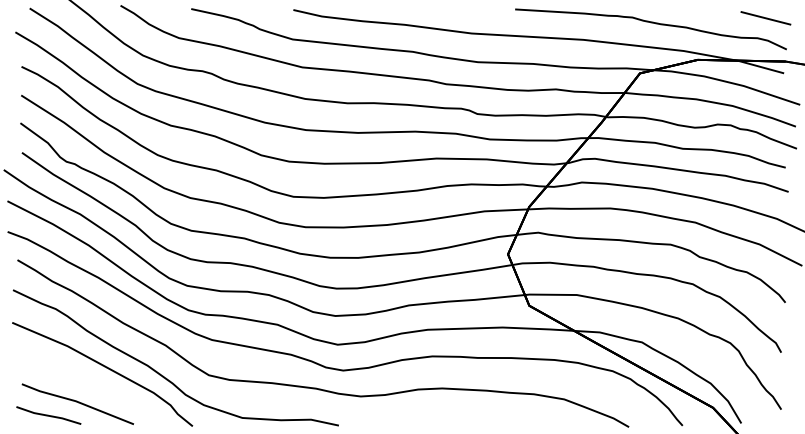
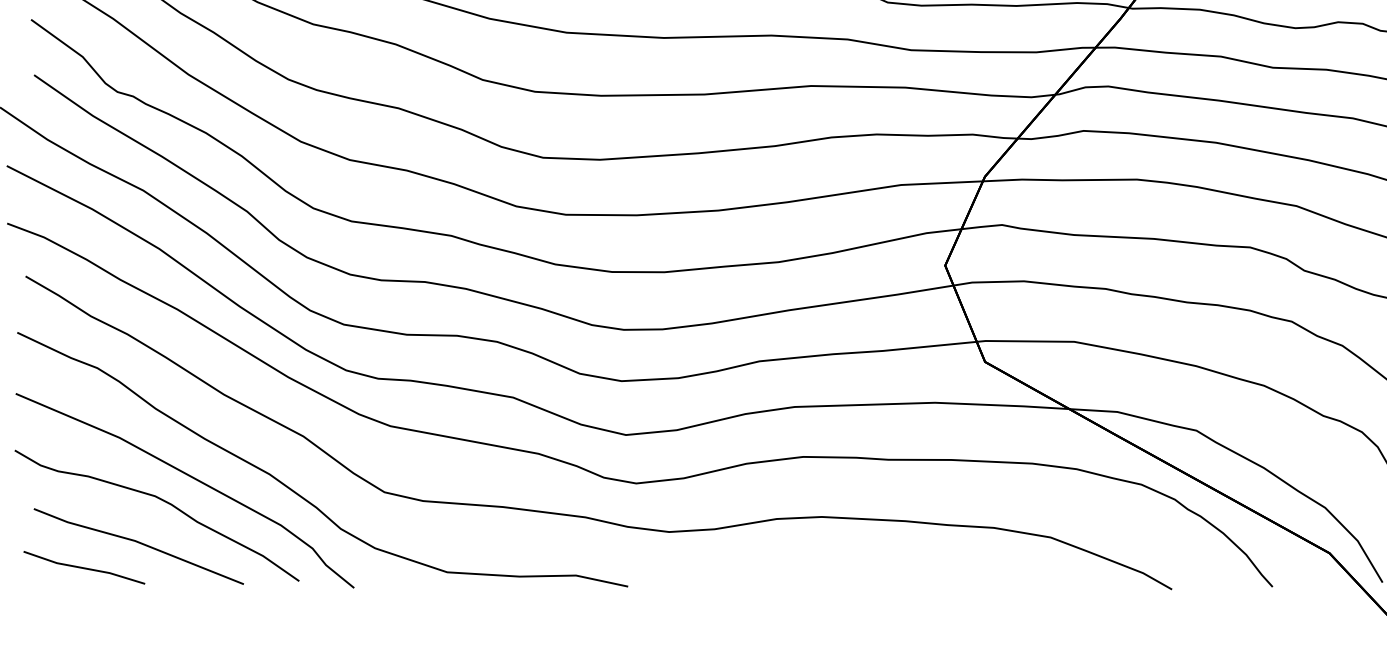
curve: (90, 380) -> (162, 502), added

